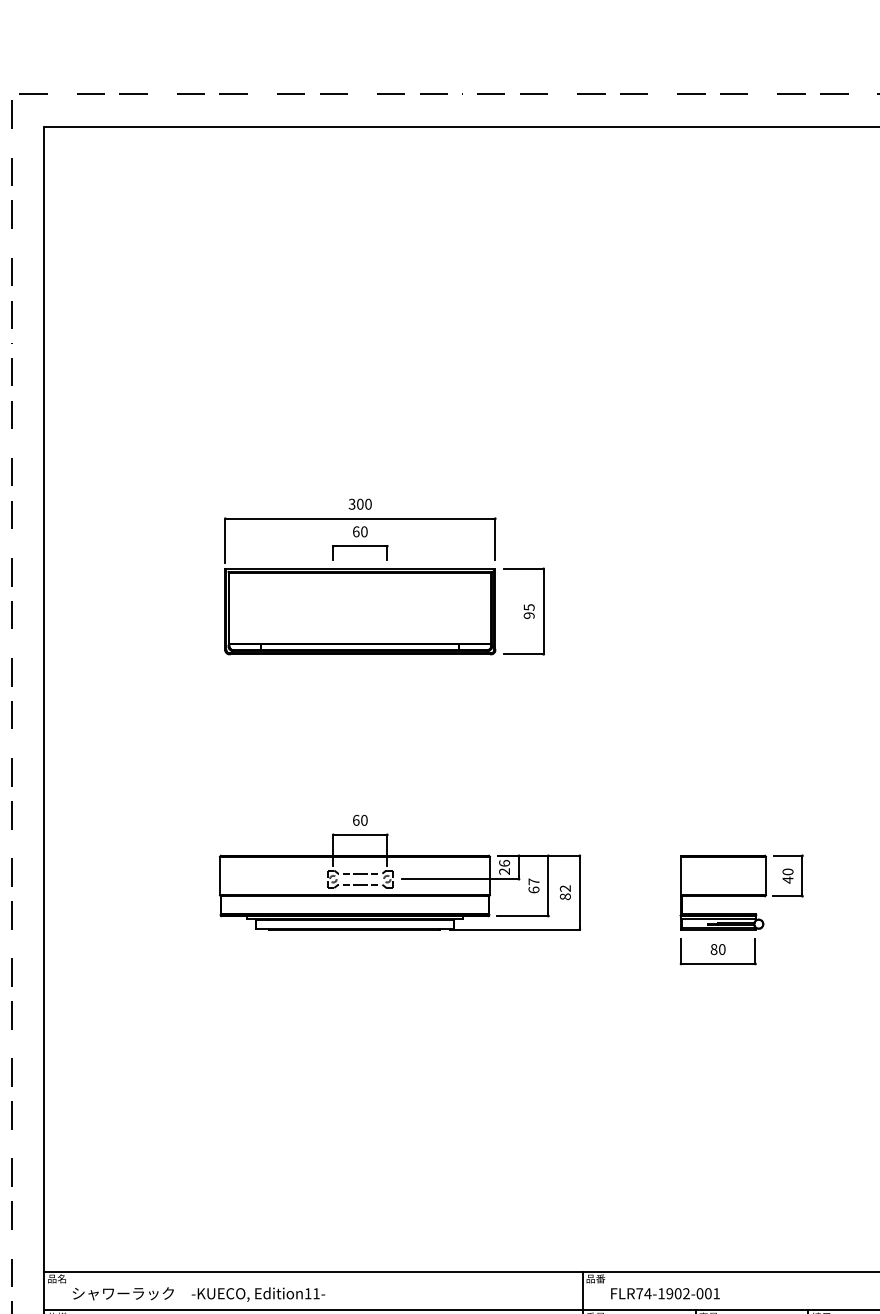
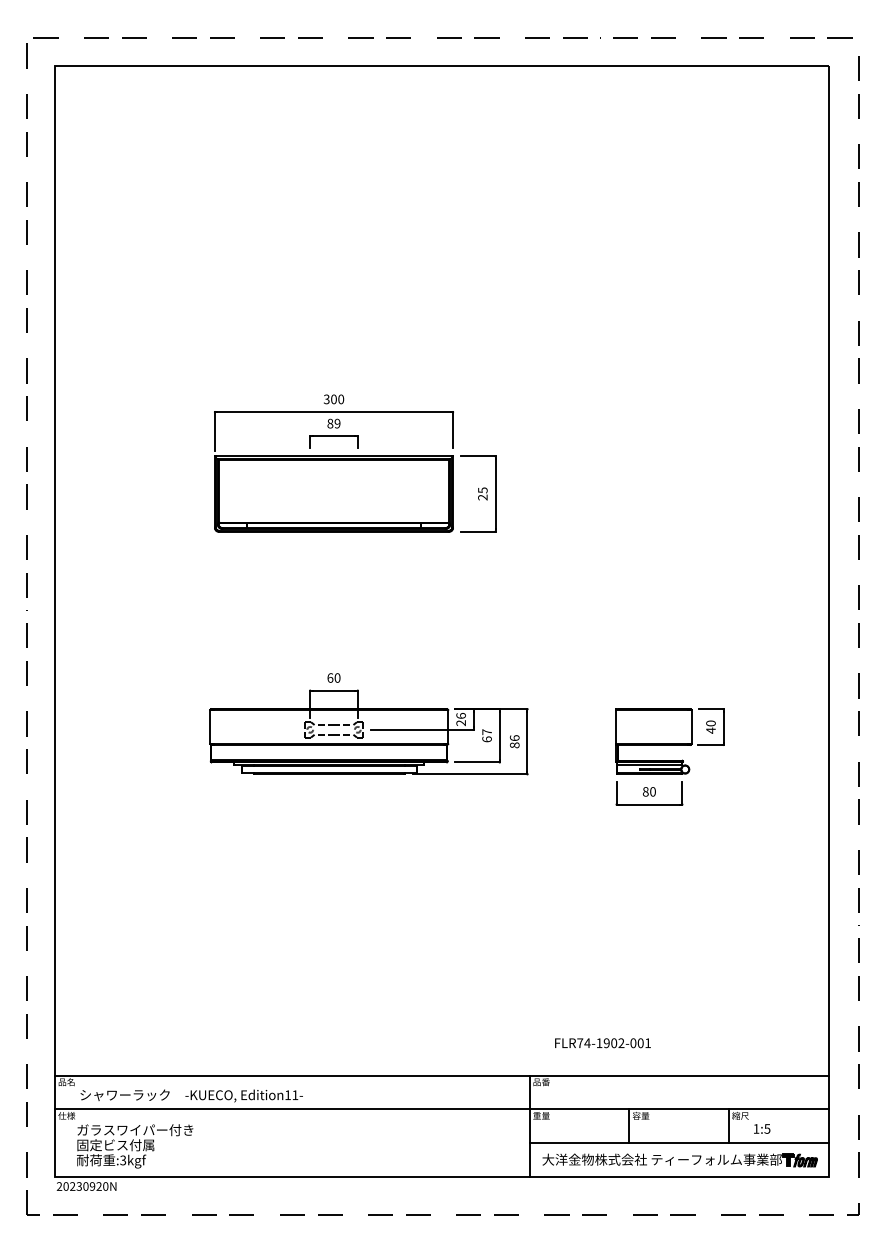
text: (359, 531) -> (333, 423), 60 -> 89
text: (528, 615) -> (482, 497), 95 -> 25
text: (565, 887) -> (514, 737), 82 -> 86
text: (664, 1294) -> (602, 1043), moved

